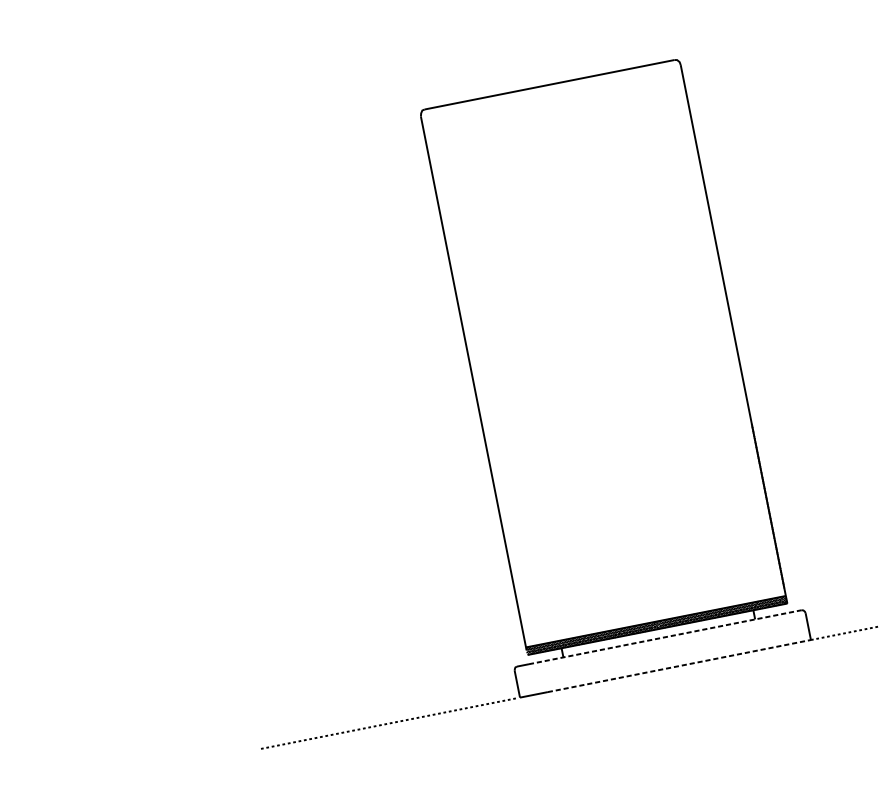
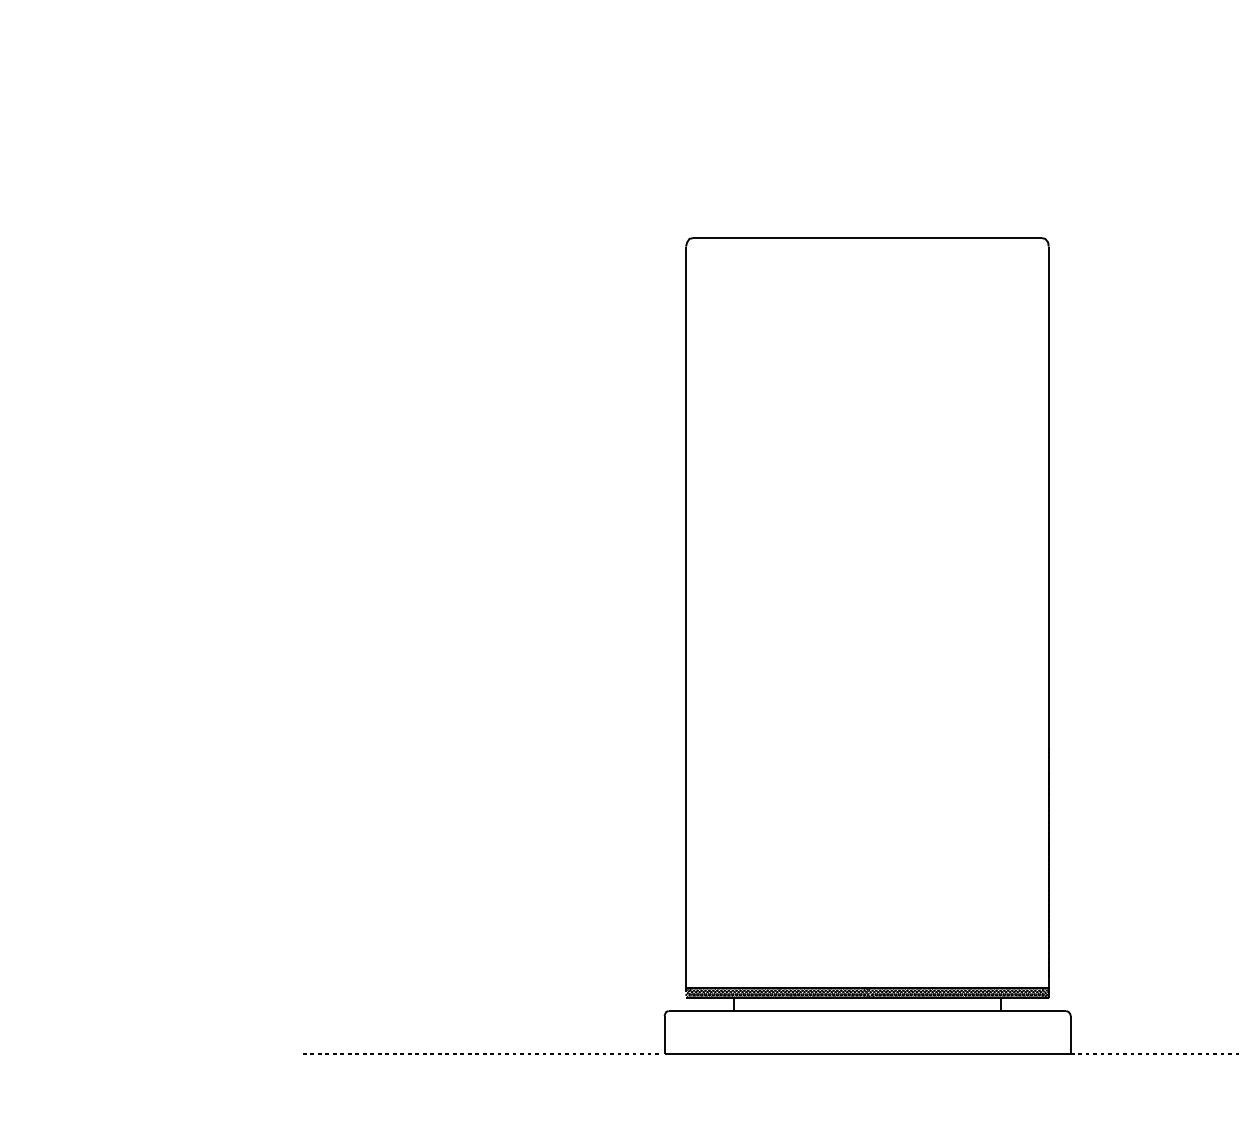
line: (665, 637) -> (876, 1011), dashed -> solid
line: (679, 665) -> (887, 1053), dashed -> solid

